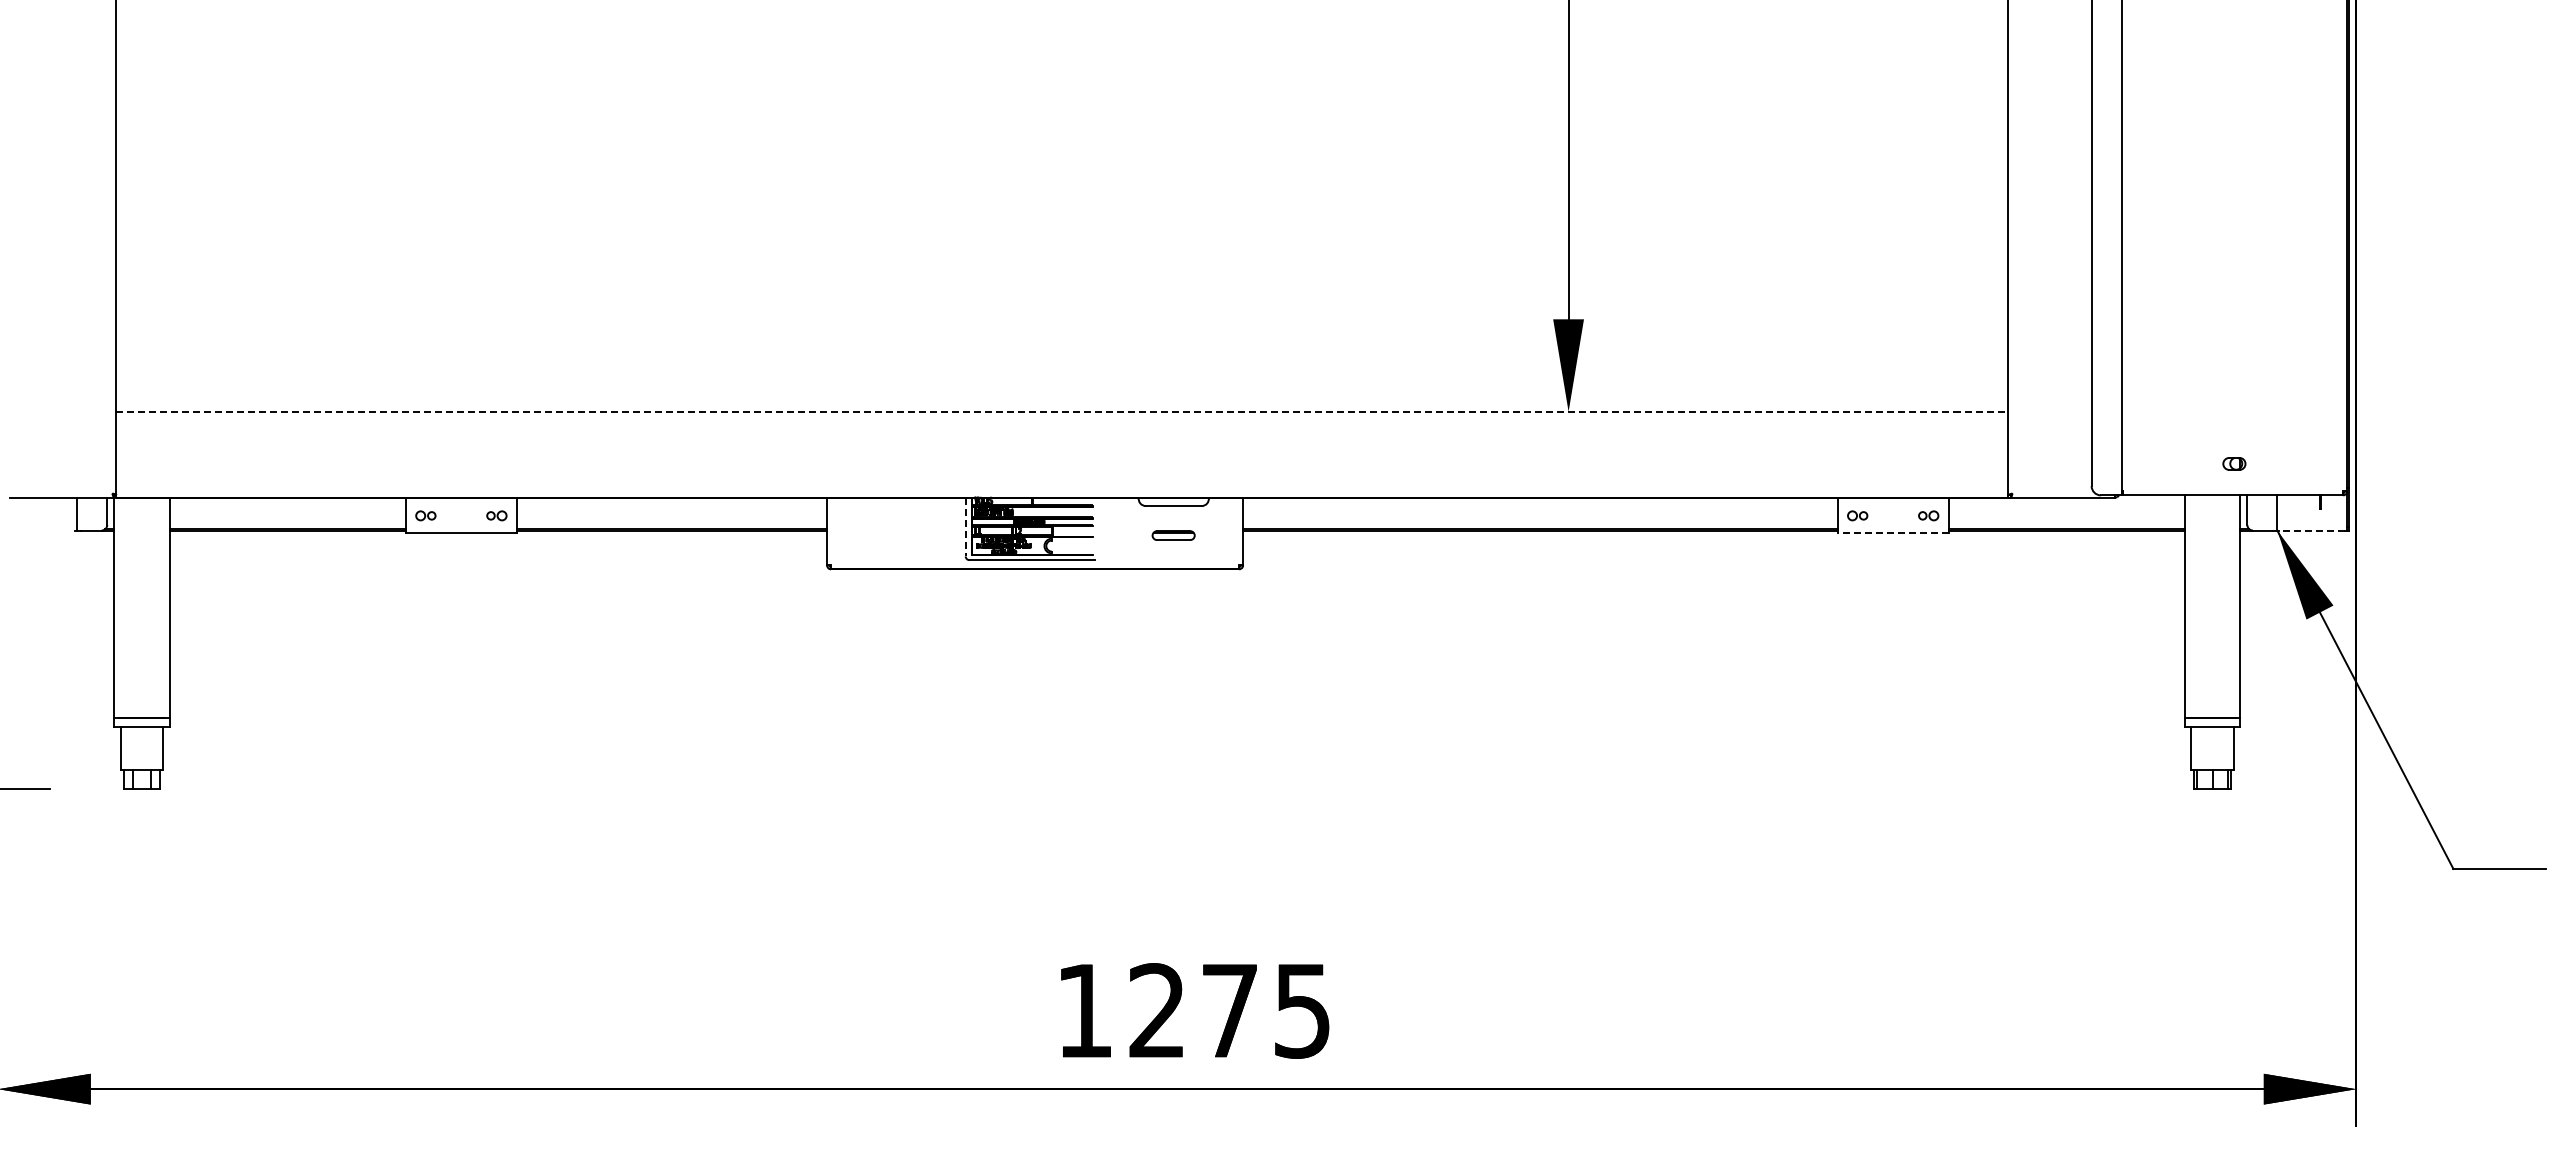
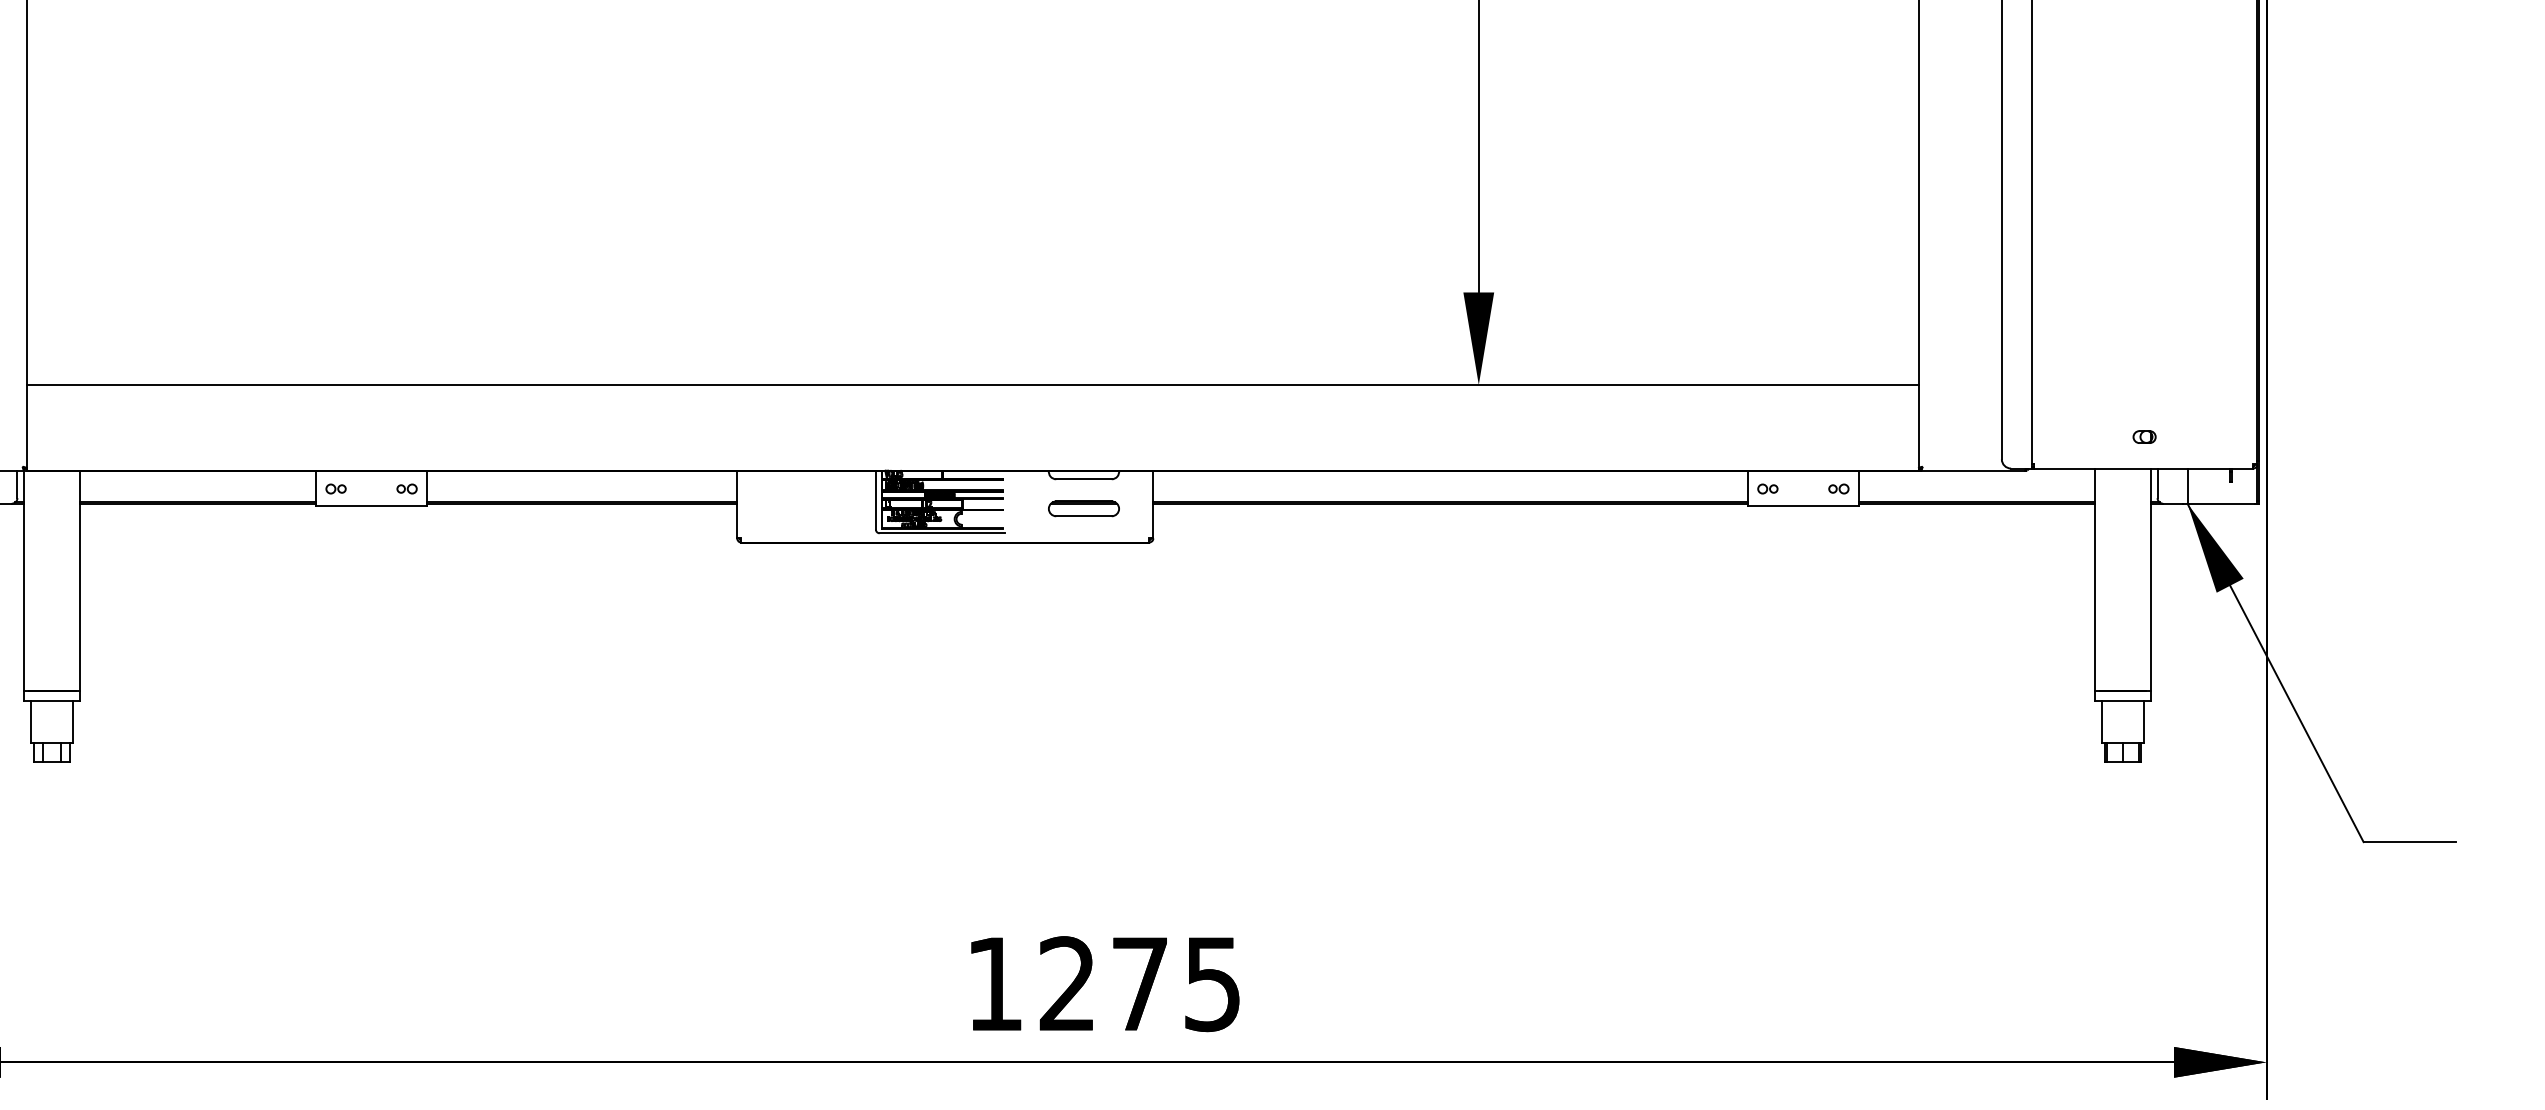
line: (1062, 411) -> (972, 384), dashed -> solid
line: (965, 527) -> (875, 500), dashed -> solid
line: (2312, 530) -> (2222, 503), dashed -> solid
line: (1892, 532) -> (1802, 505), dashed -> solid
part: (1173, 535) -> (1083, 508), size x1.67

